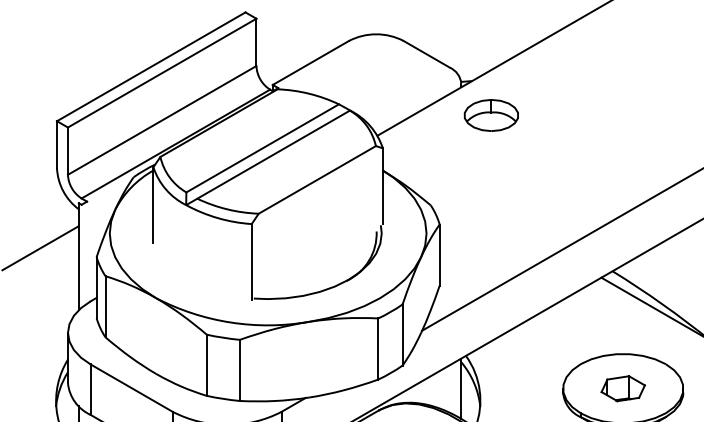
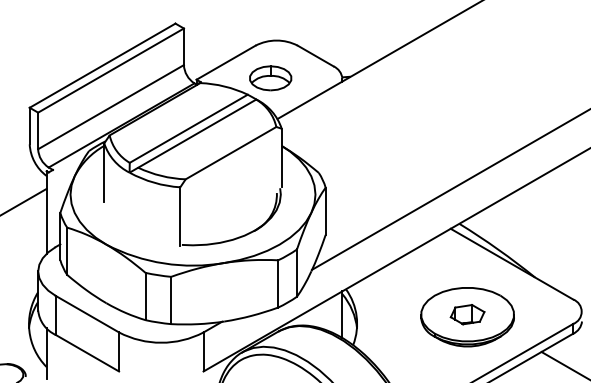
part: (491, 115) -> (270, 78), moved

